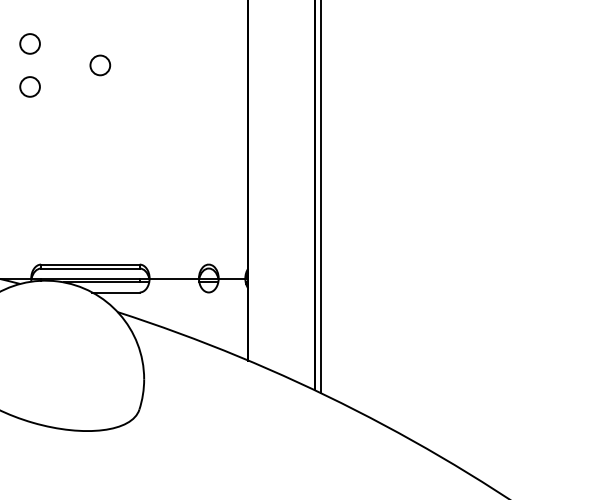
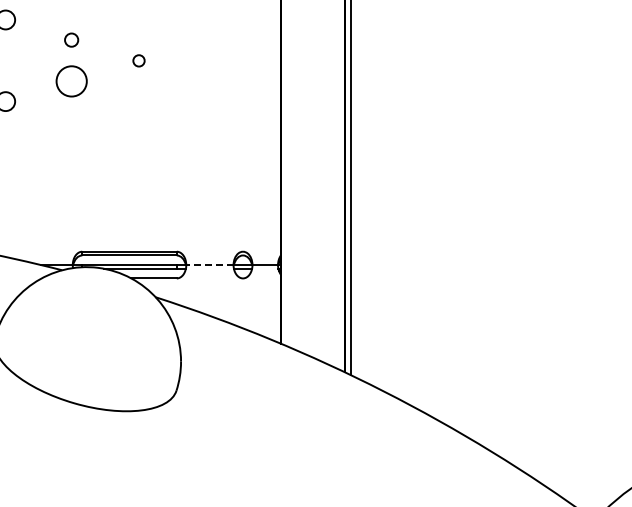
circle: (29, 43) -> (71, 39), size x0.7
circle: (99, 65) -> (138, 60), size x0.6
circle: (29, 85) -> (71, 80), size x1.6
line: (173, 278) -> (209, 265), solid -> dashed

